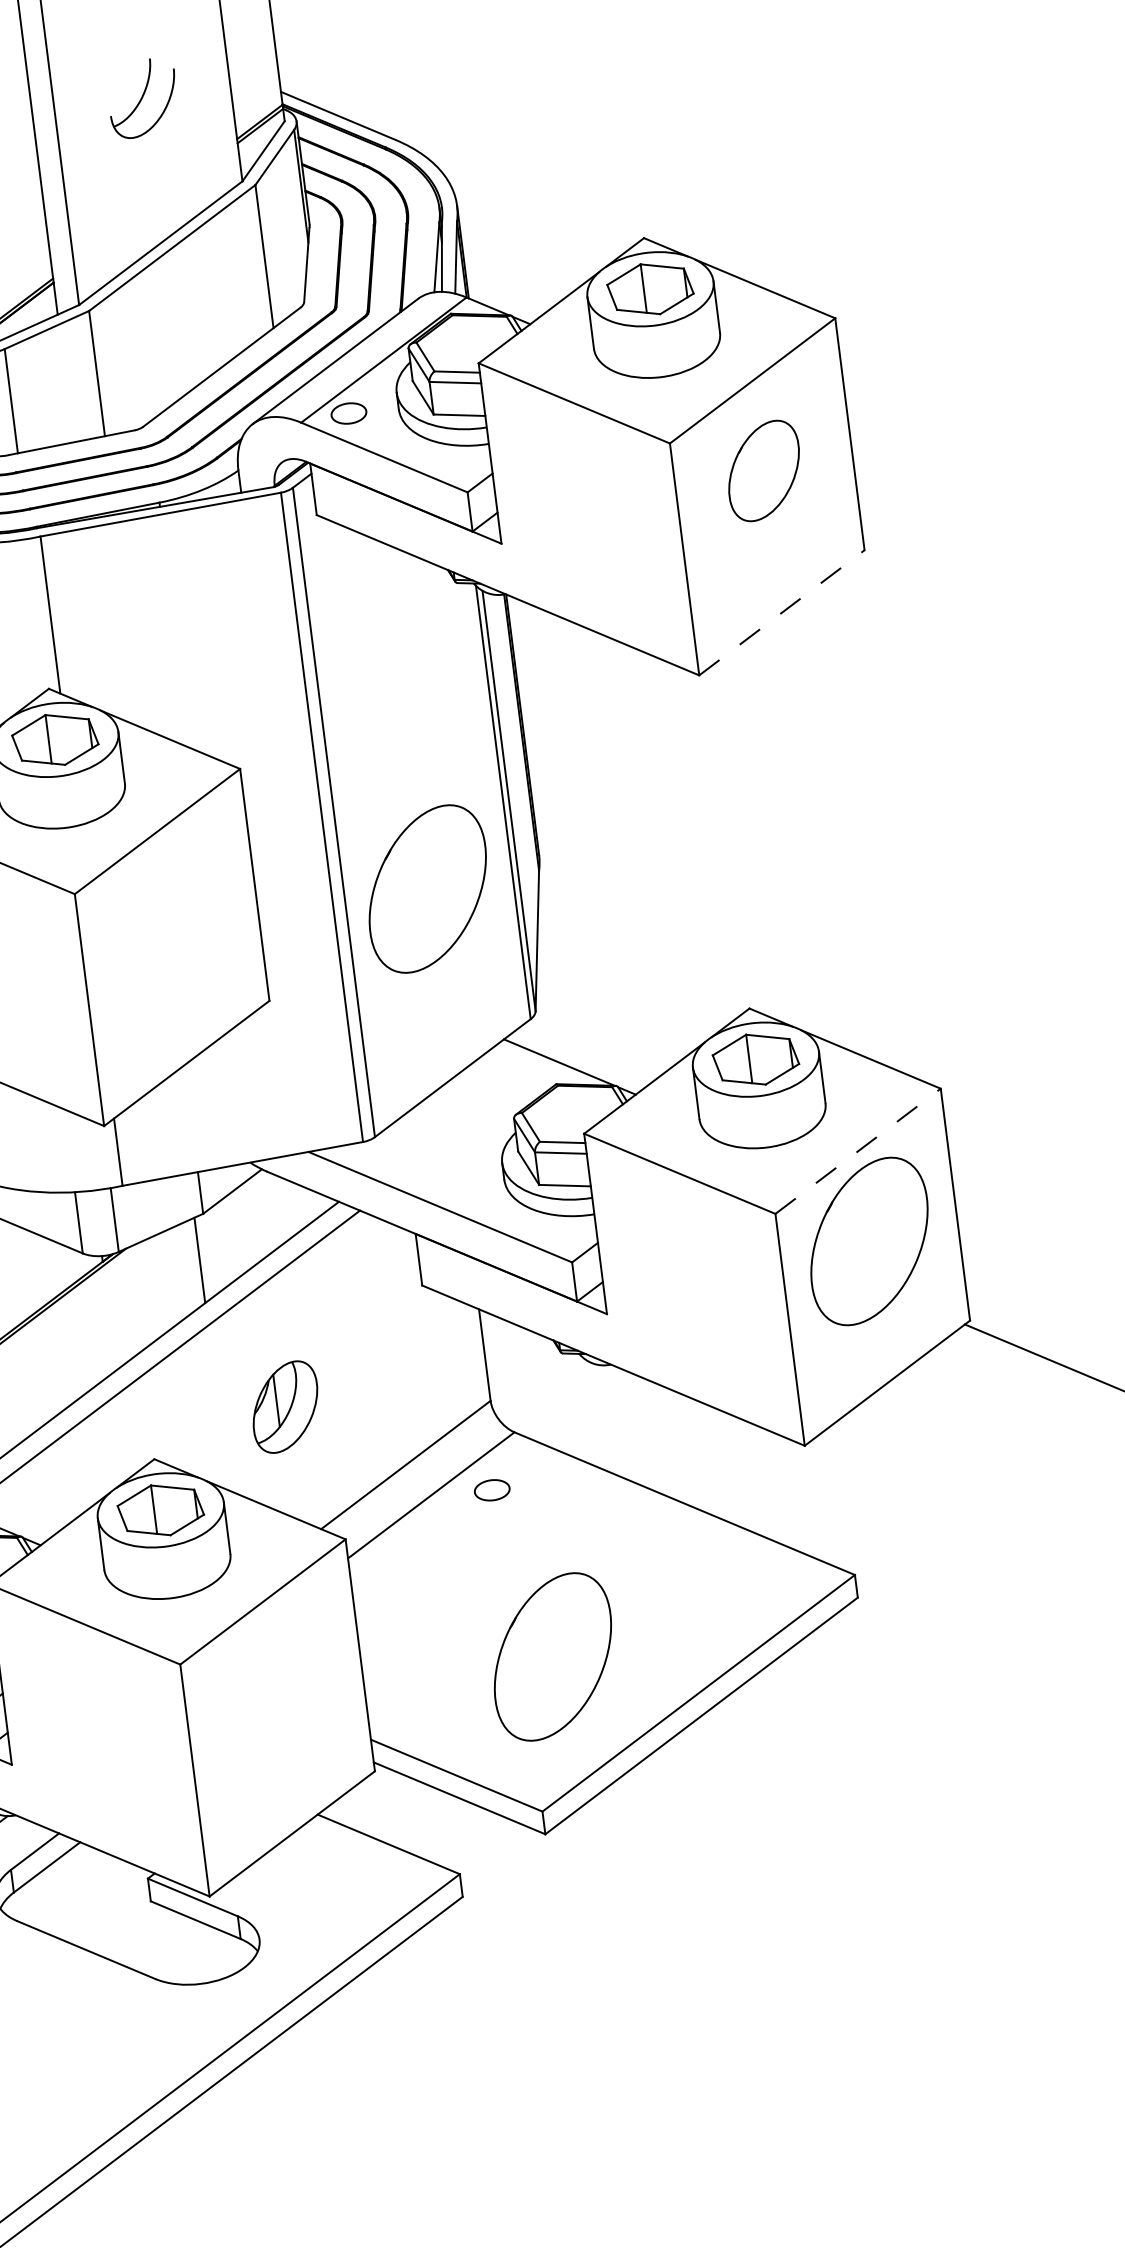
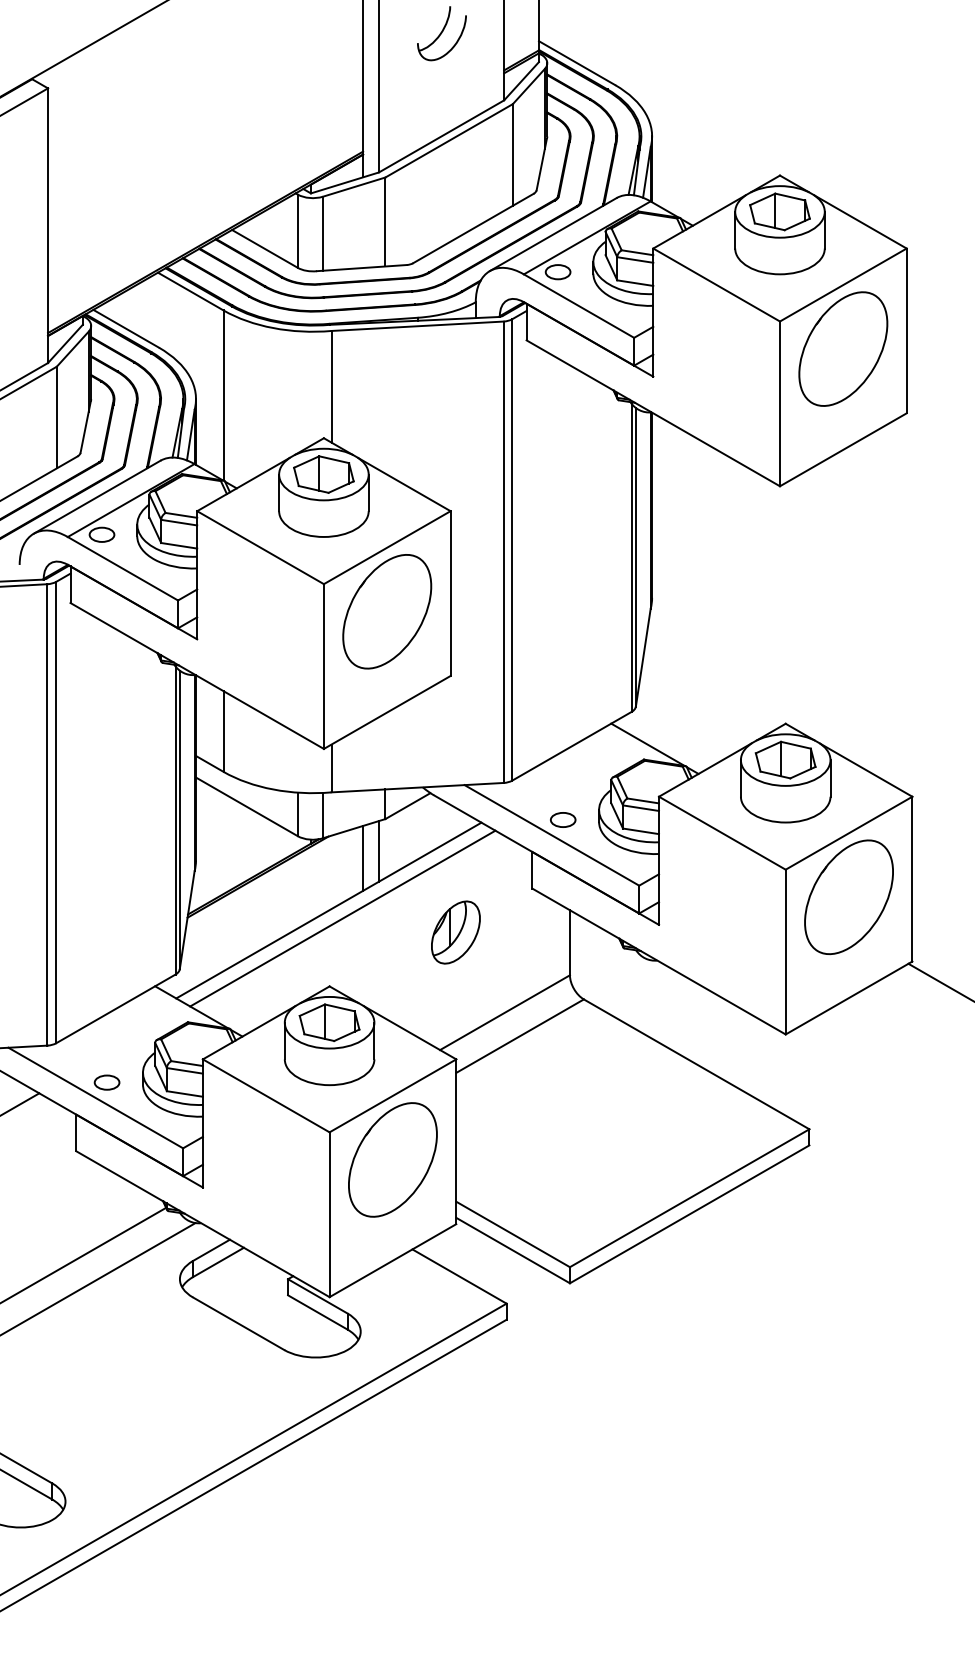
part: (764, 470) -> (843, 348), size x1.67
line: (782, 612) -> (843, 449), dashed -> solid
part: (428, 888) -> (387, 611), moved
line: (858, 1150) -> (849, 832), dashed -> solid
line: (179, 1271) -> (363, 857), added
part: (284, 1407) -> (455, 932), moved
part: (492, 1489) -> (563, 819), moved
part: (552, 1656) -> (392, 1159), moved

